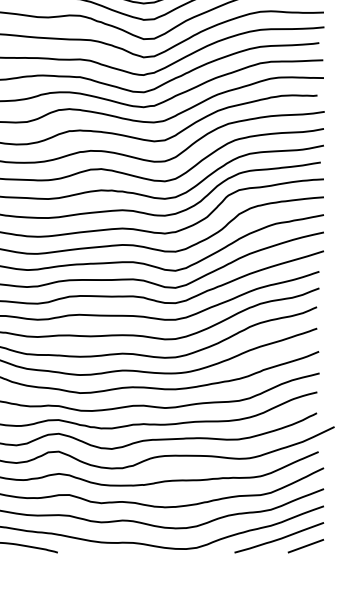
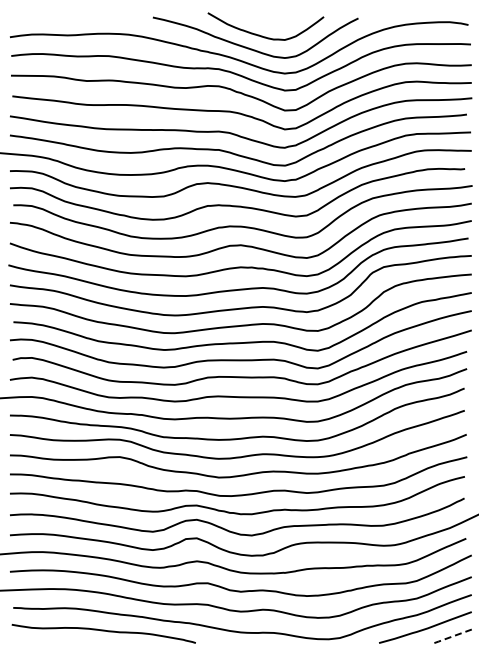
line: (305, 546) -> (452, 636), solid -> dashed

